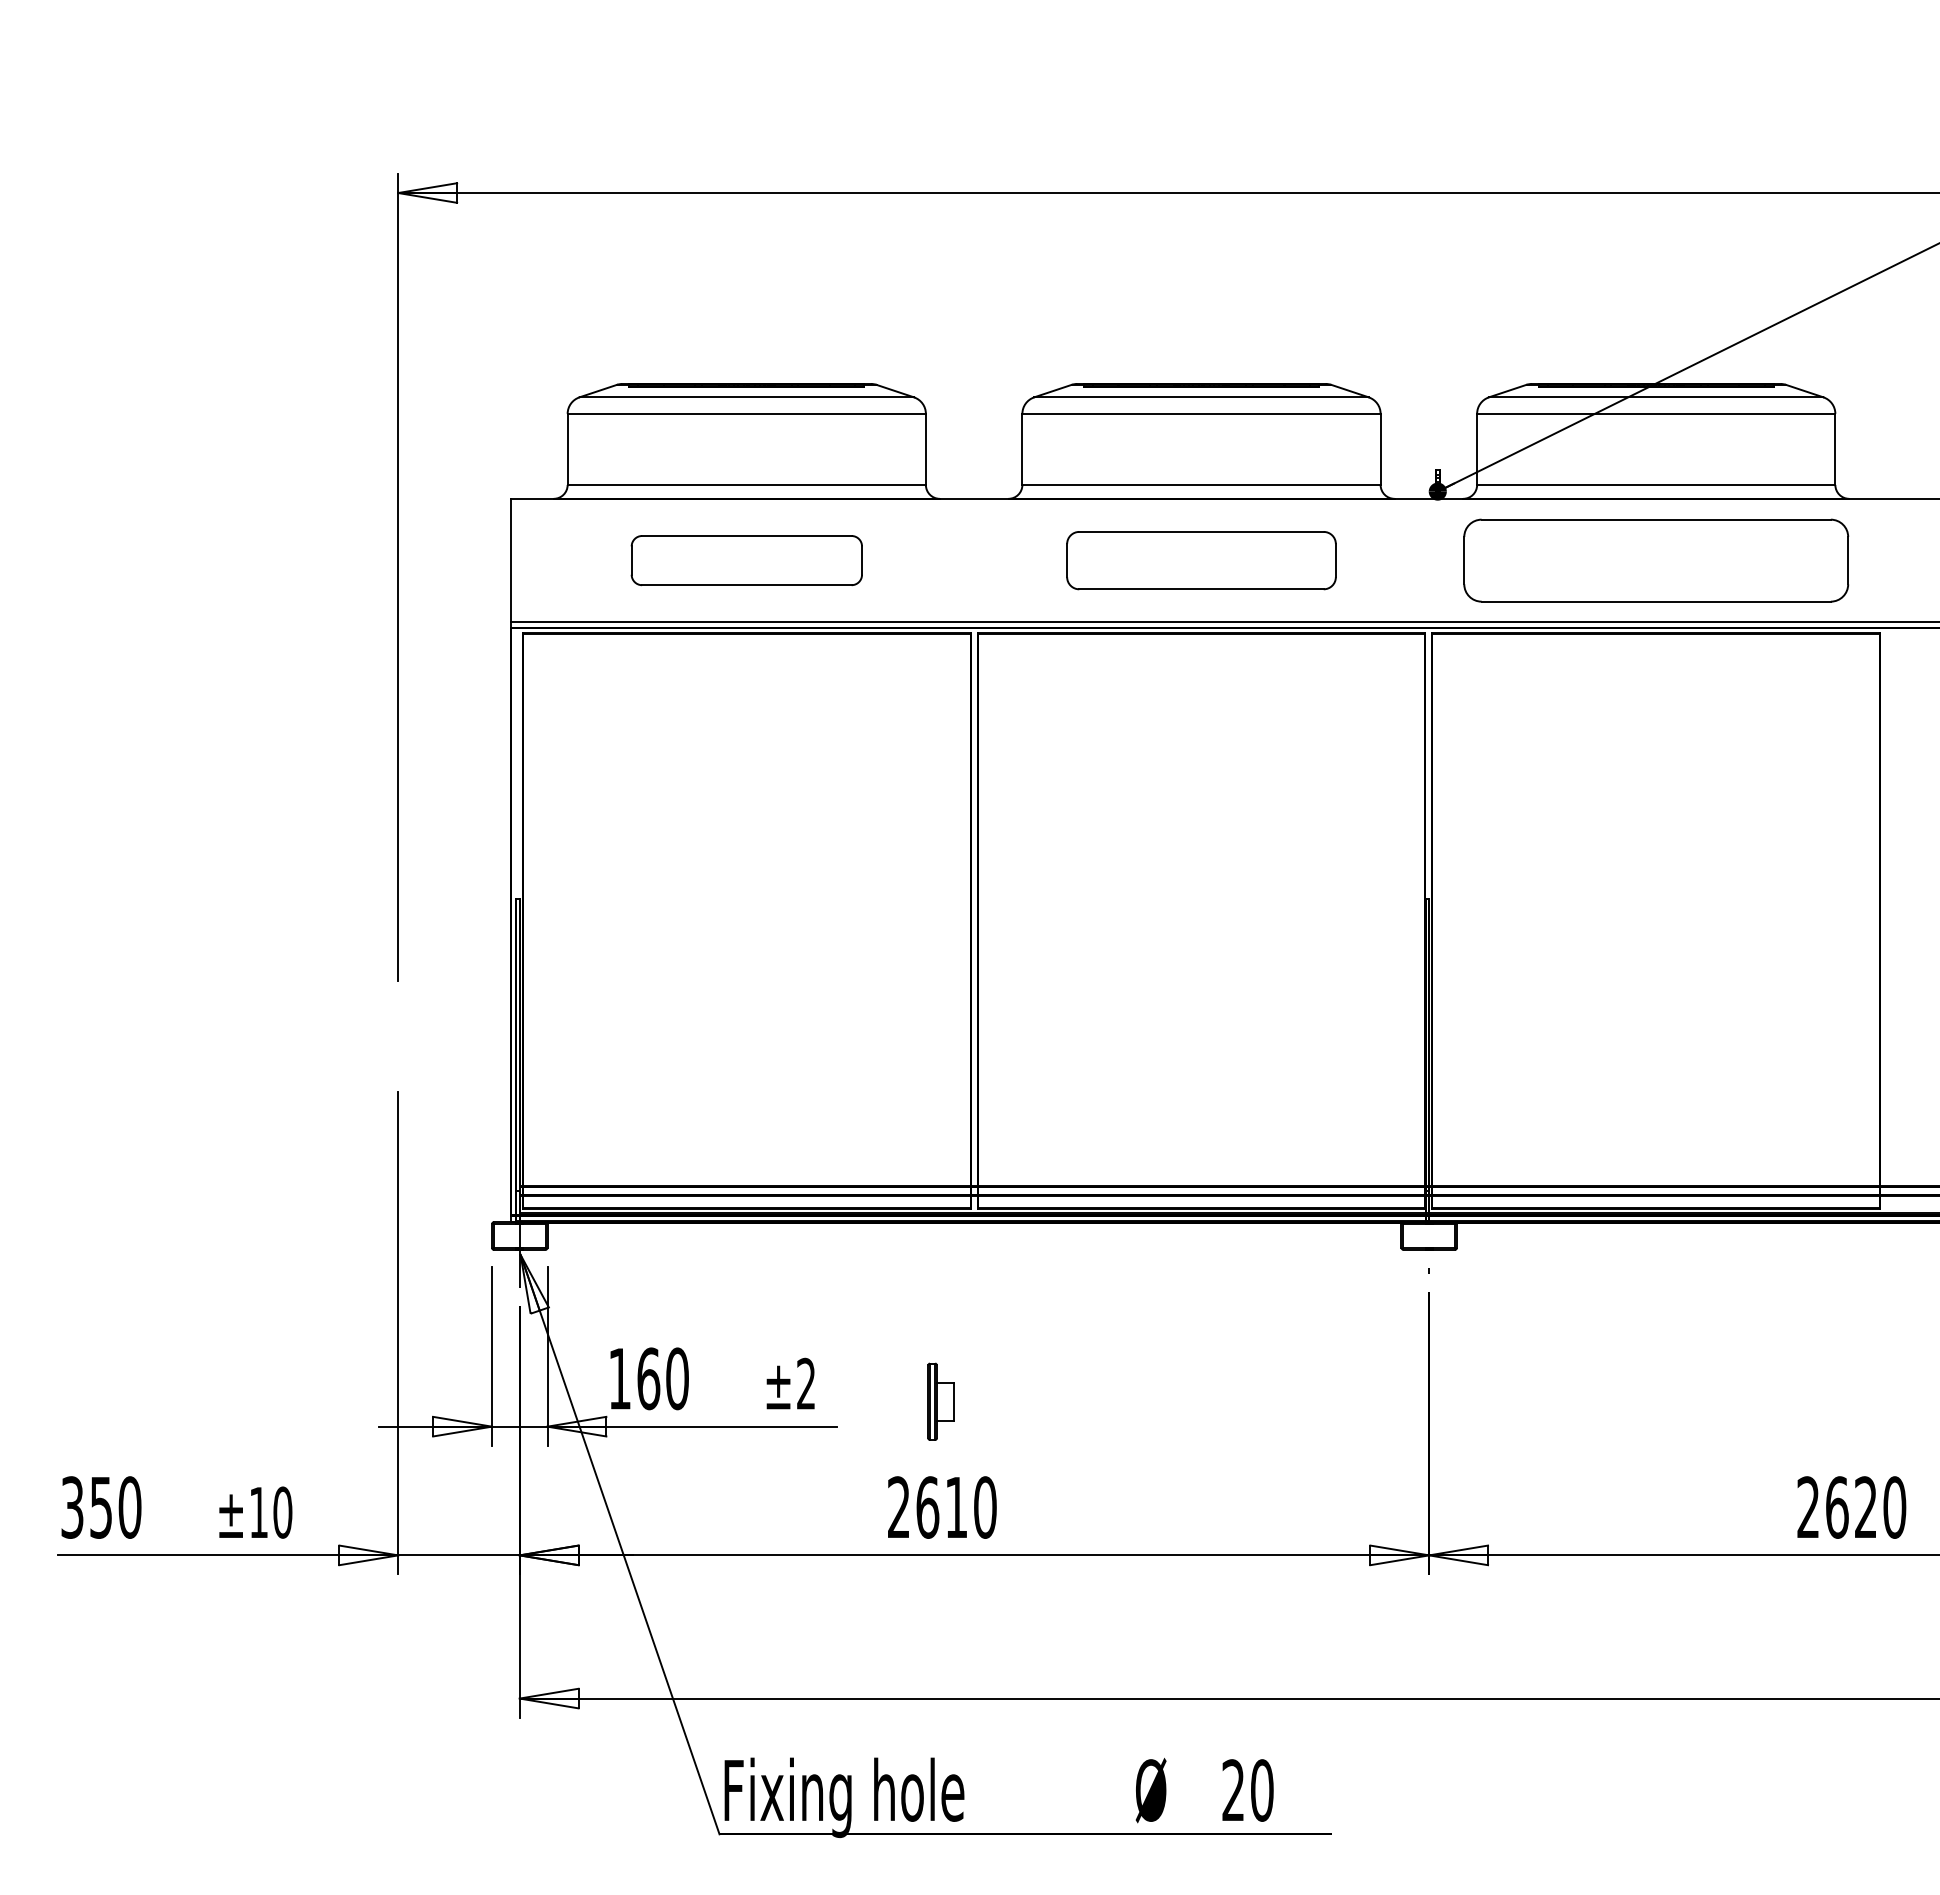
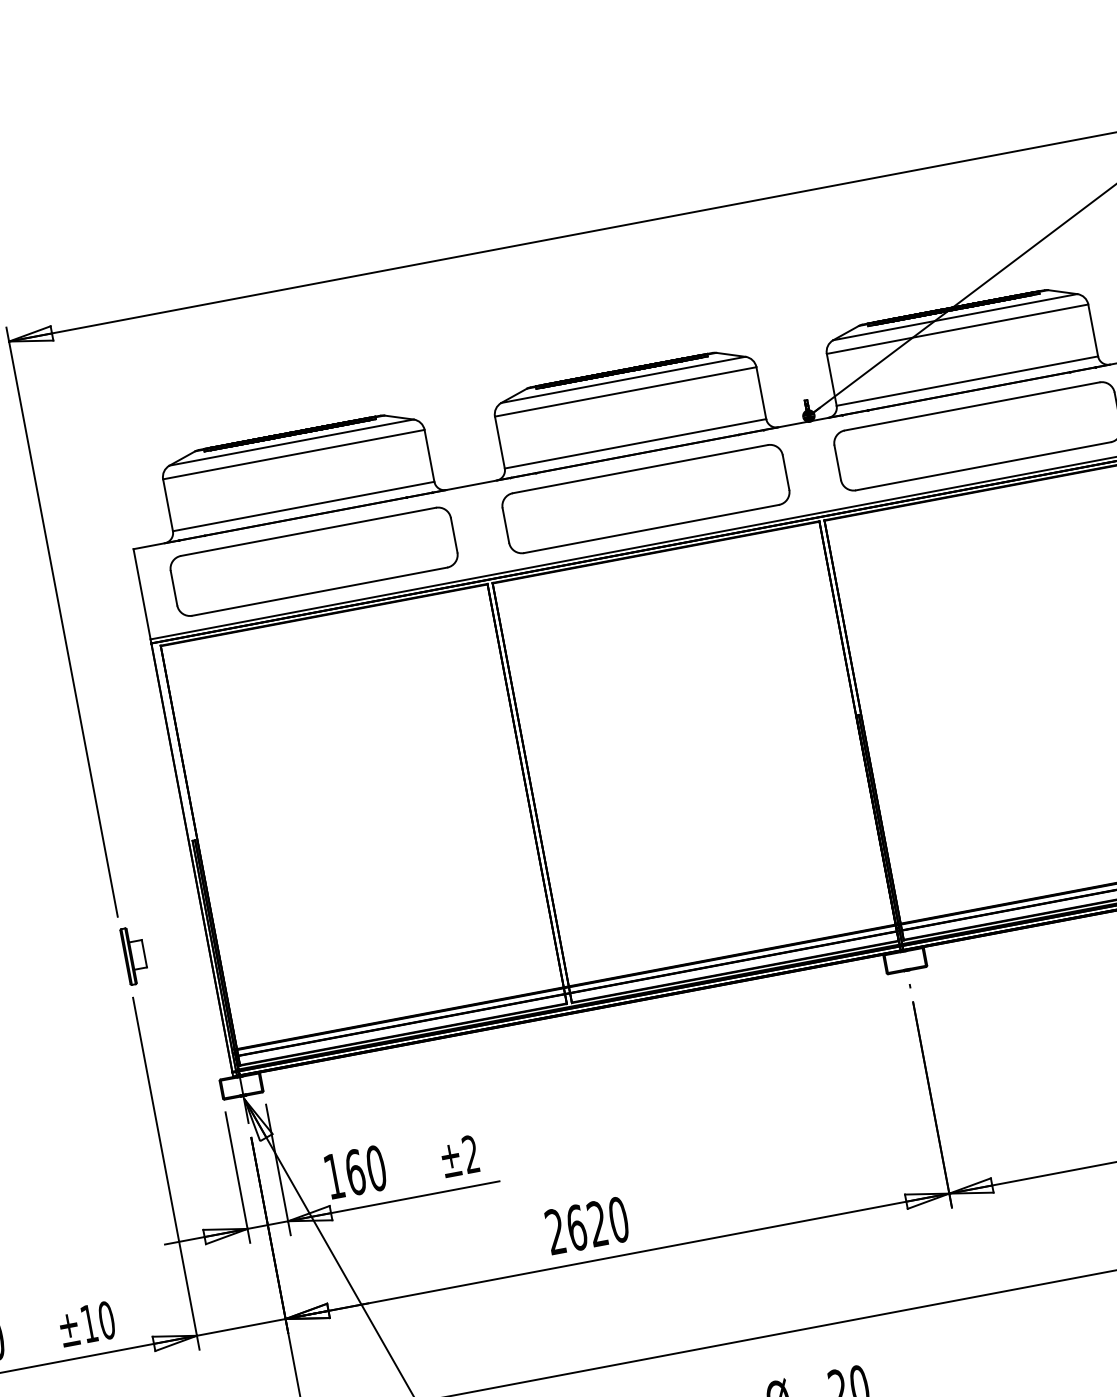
part: (746, 560) -> (313, 561), size x1.67
part: (1201, 560) -> (645, 498), size x1.43
part: (940, 1401) -> (134, 955), moved
text: (955, 1506) -> (596, 1223), 2610 -> 2620

